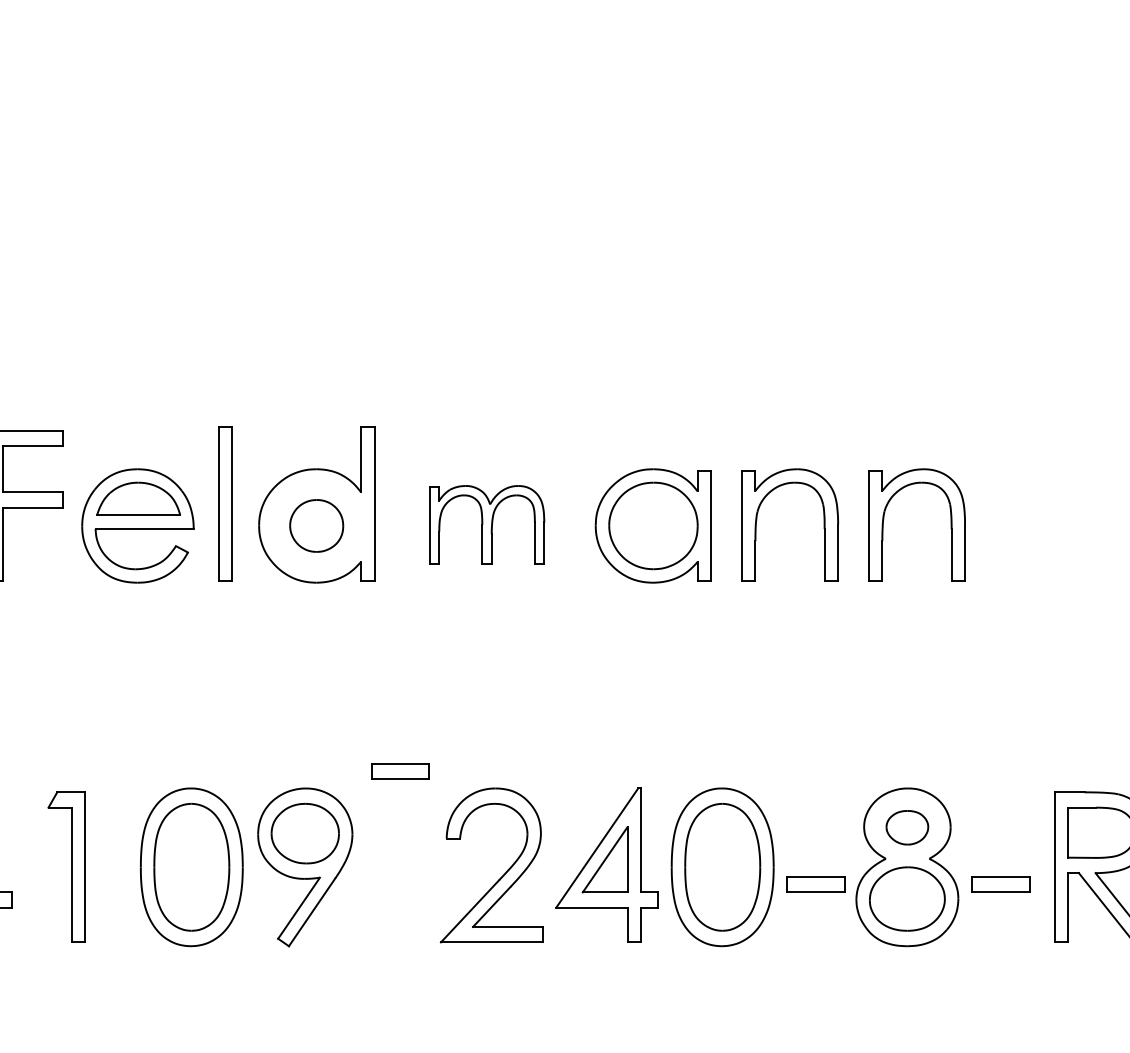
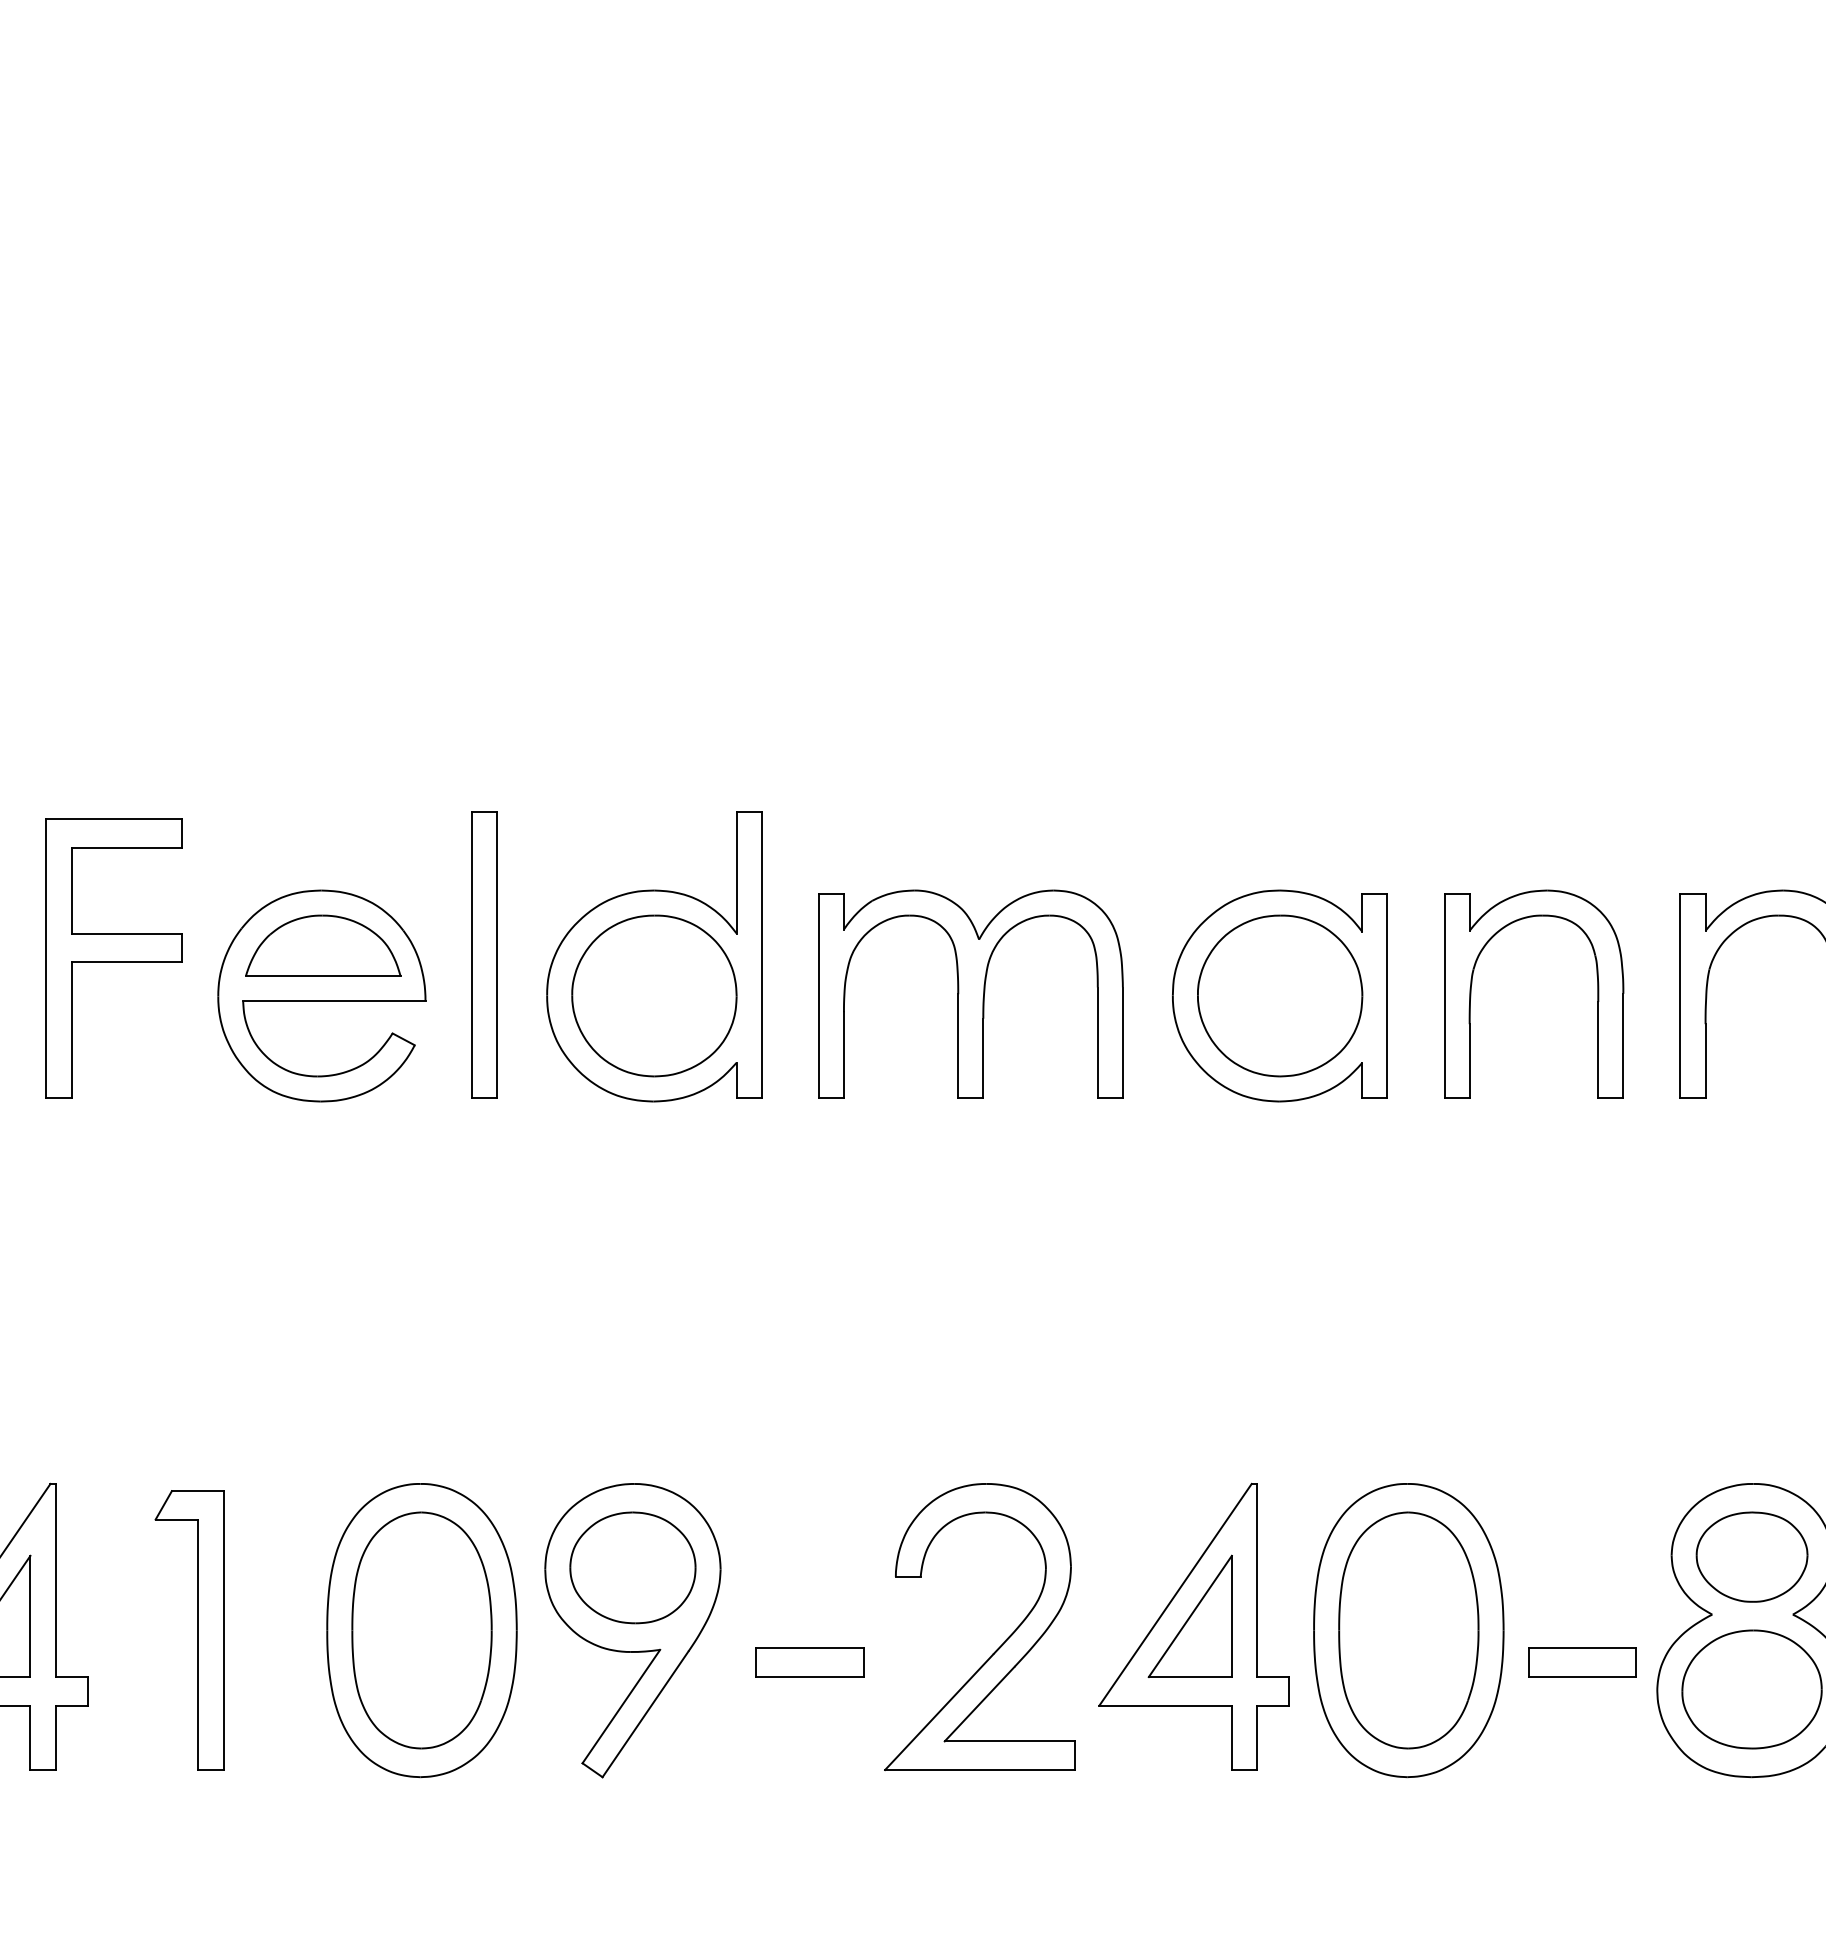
part: (486, 524) -> (969, 993), size x1.43
part: (316, 525) -> (653, 995), size x1.67
part: (400, 771) -> (809, 1662), moved
part: (907, 827) -> (1752, 1556), size x1.43

